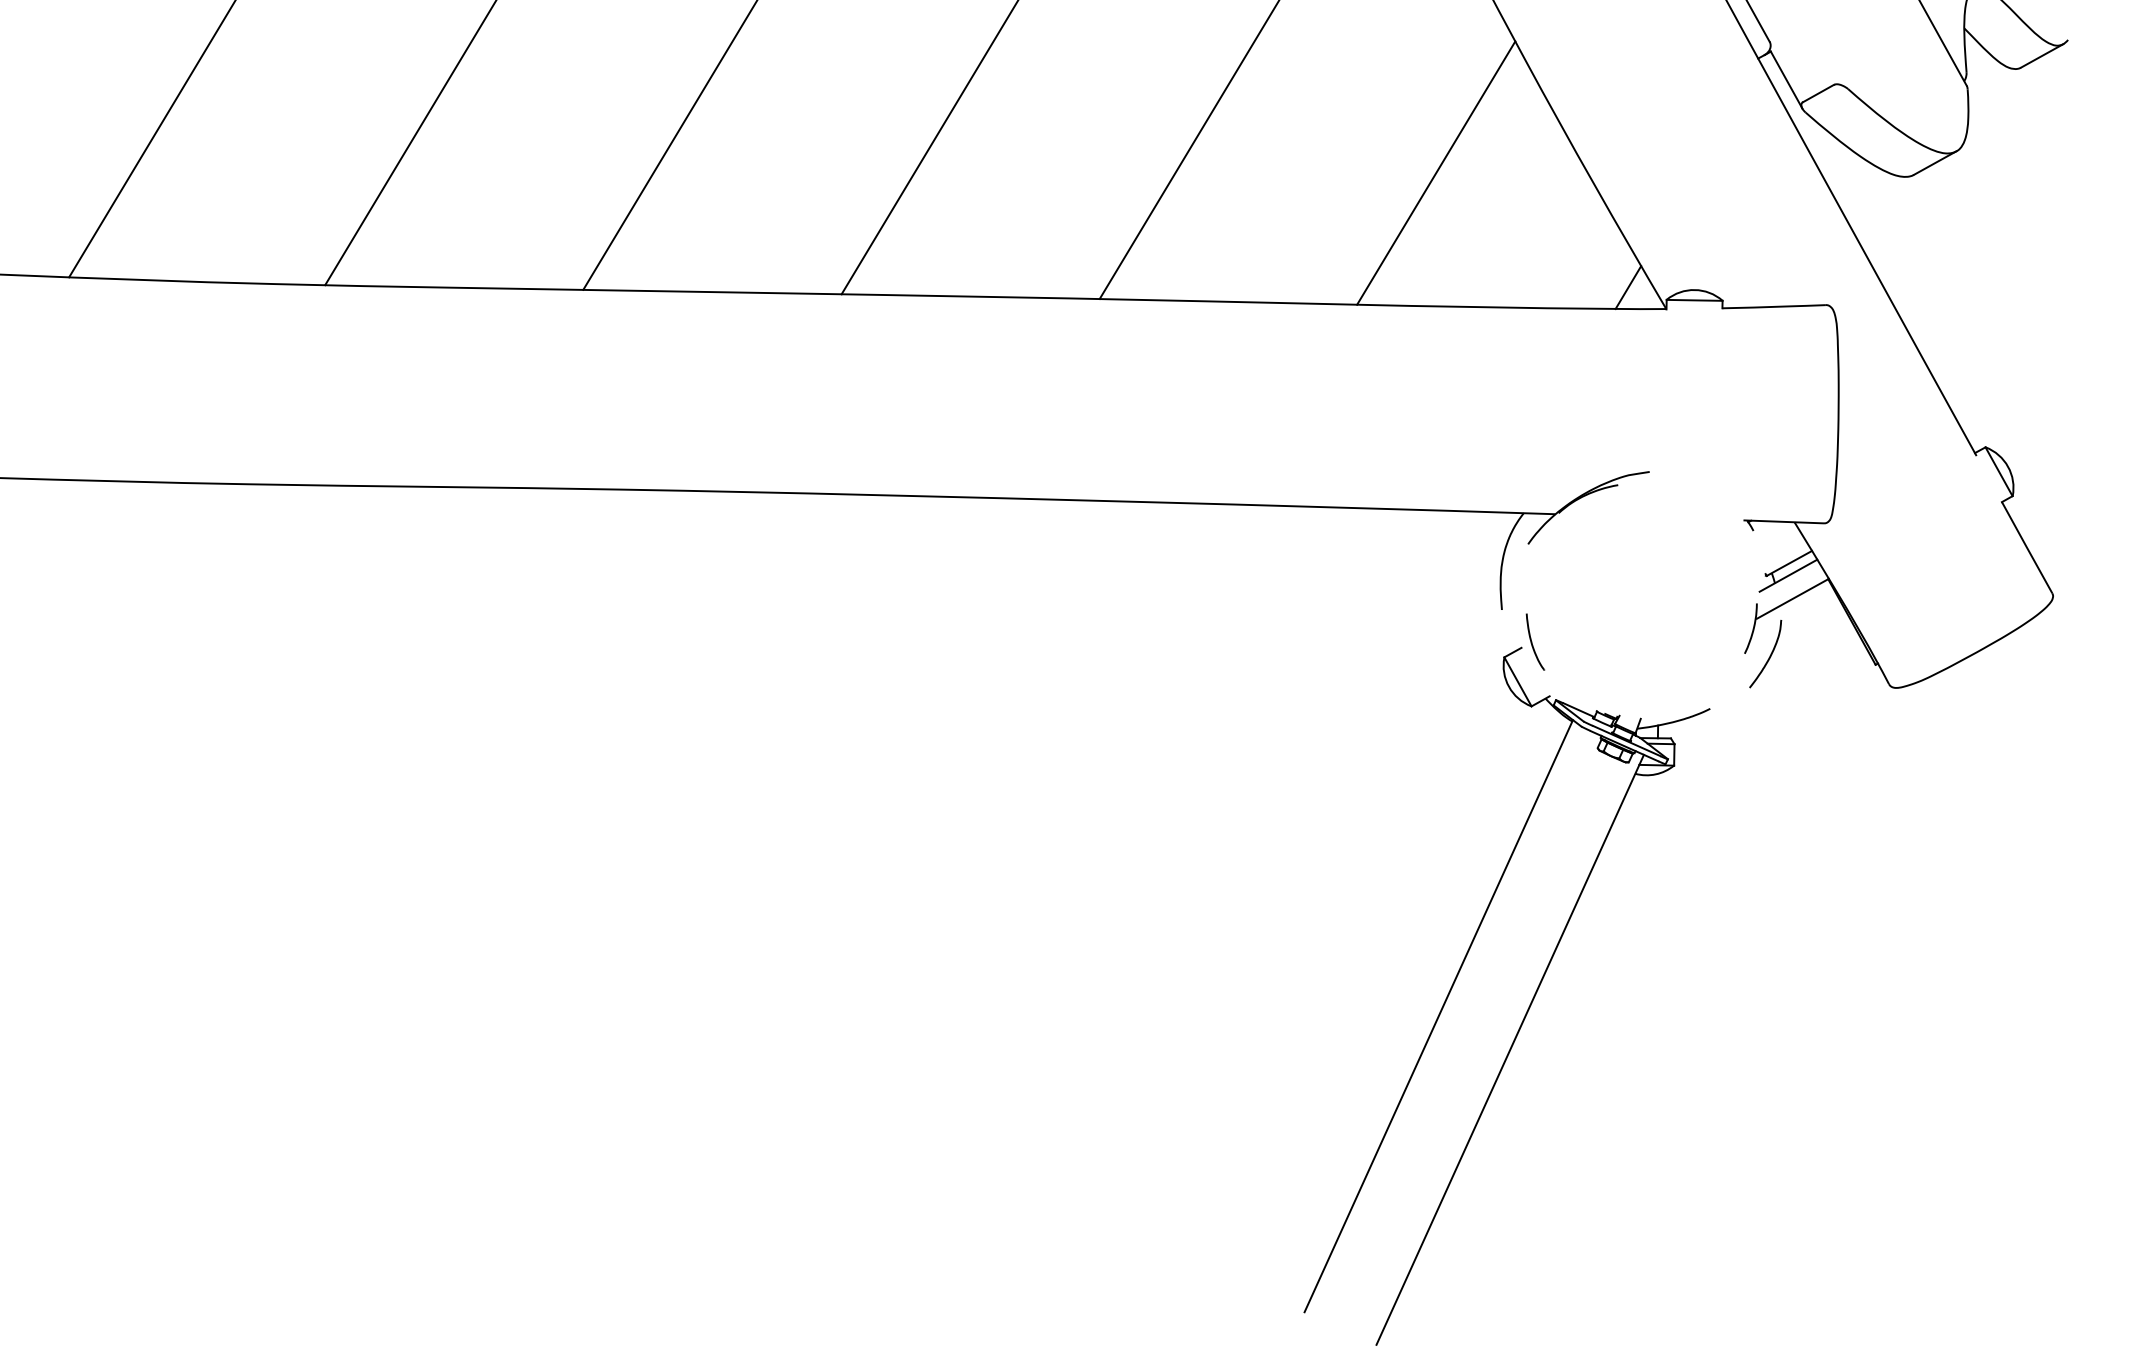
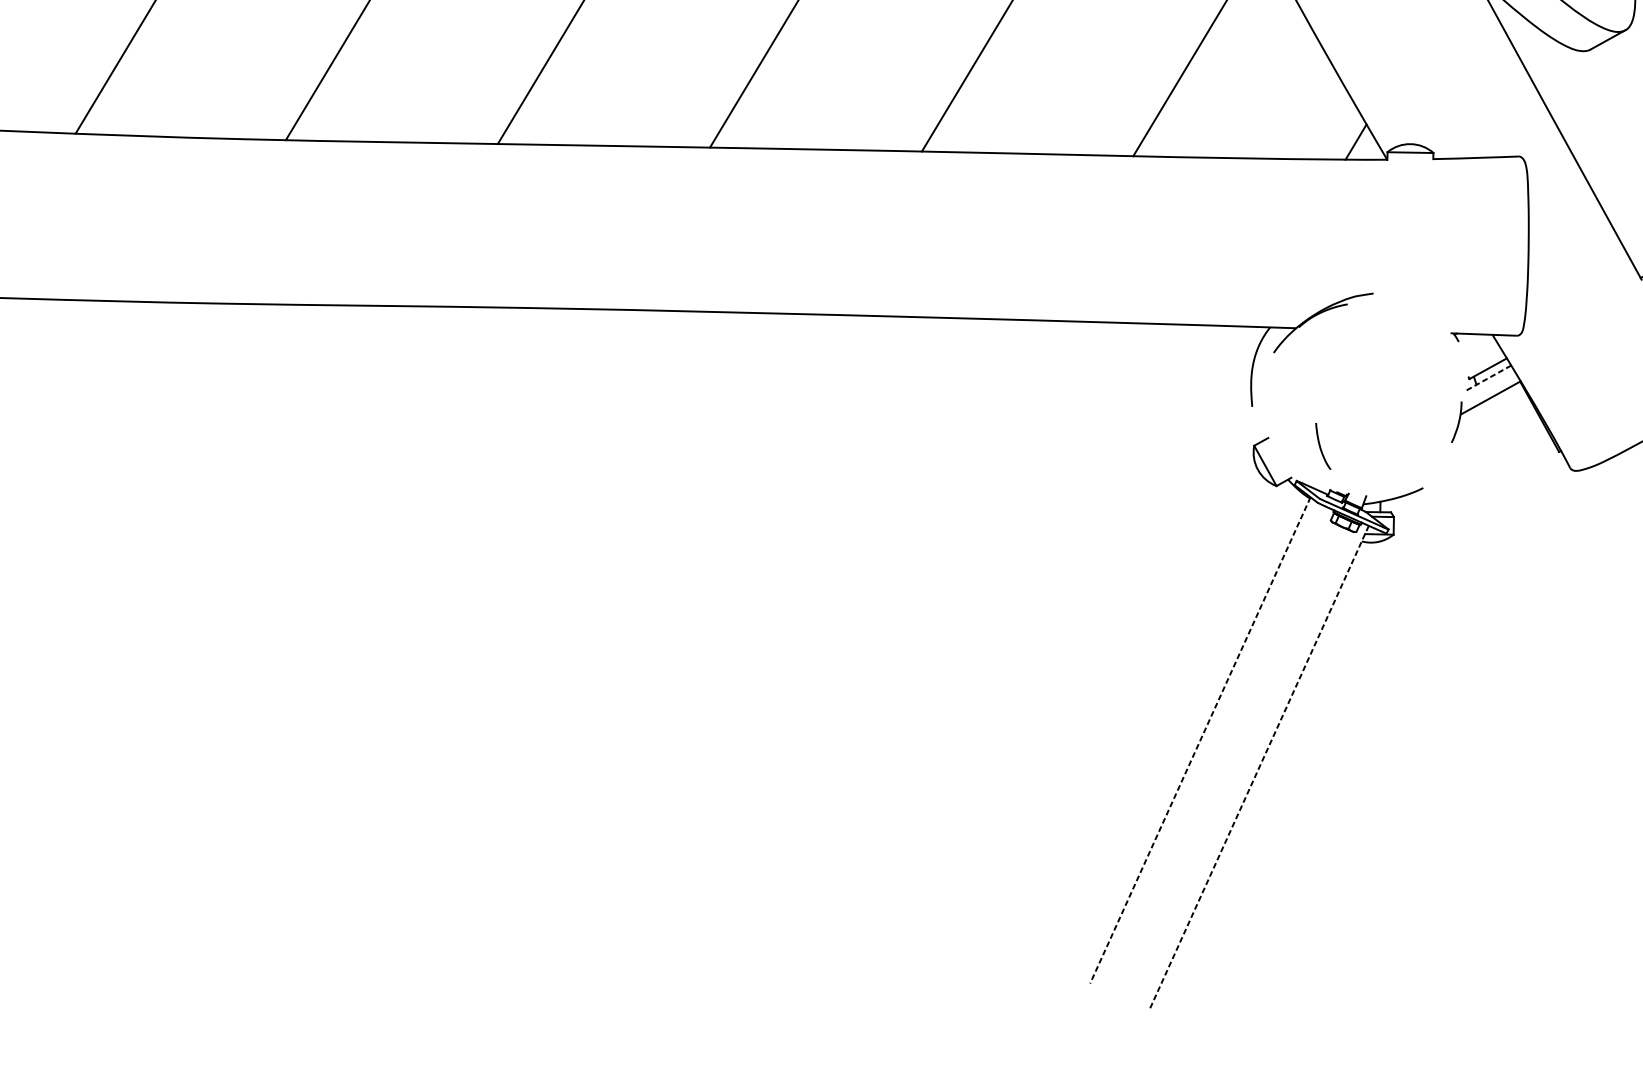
line: (1788, 575) -> (1487, 378), solid -> dashed
part: (1535, 641) -> (1323, 445), moved
curve: (1769, 655) -> (1471, 444), removed
line: (1438, 1016) -> (1200, 740), solid -> dashed
line: (1510, 1049) -> (1259, 767), solid -> dashed

